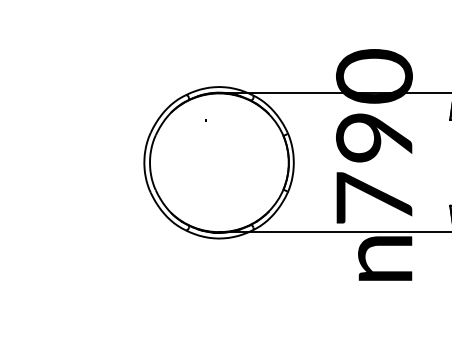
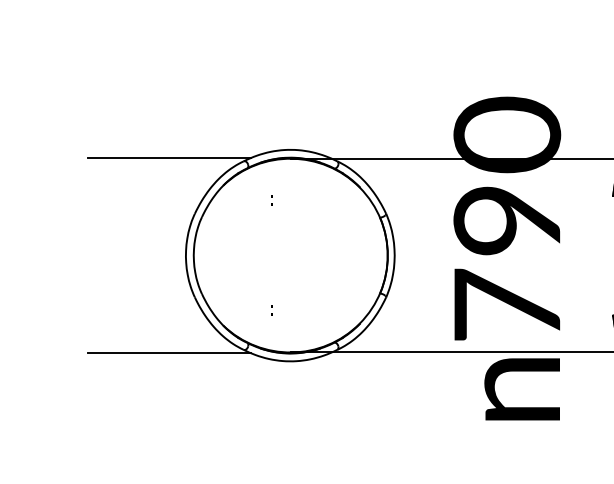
line: (132, 92) -> (169, 157), added
line: (132, 232) -> (169, 352), added

